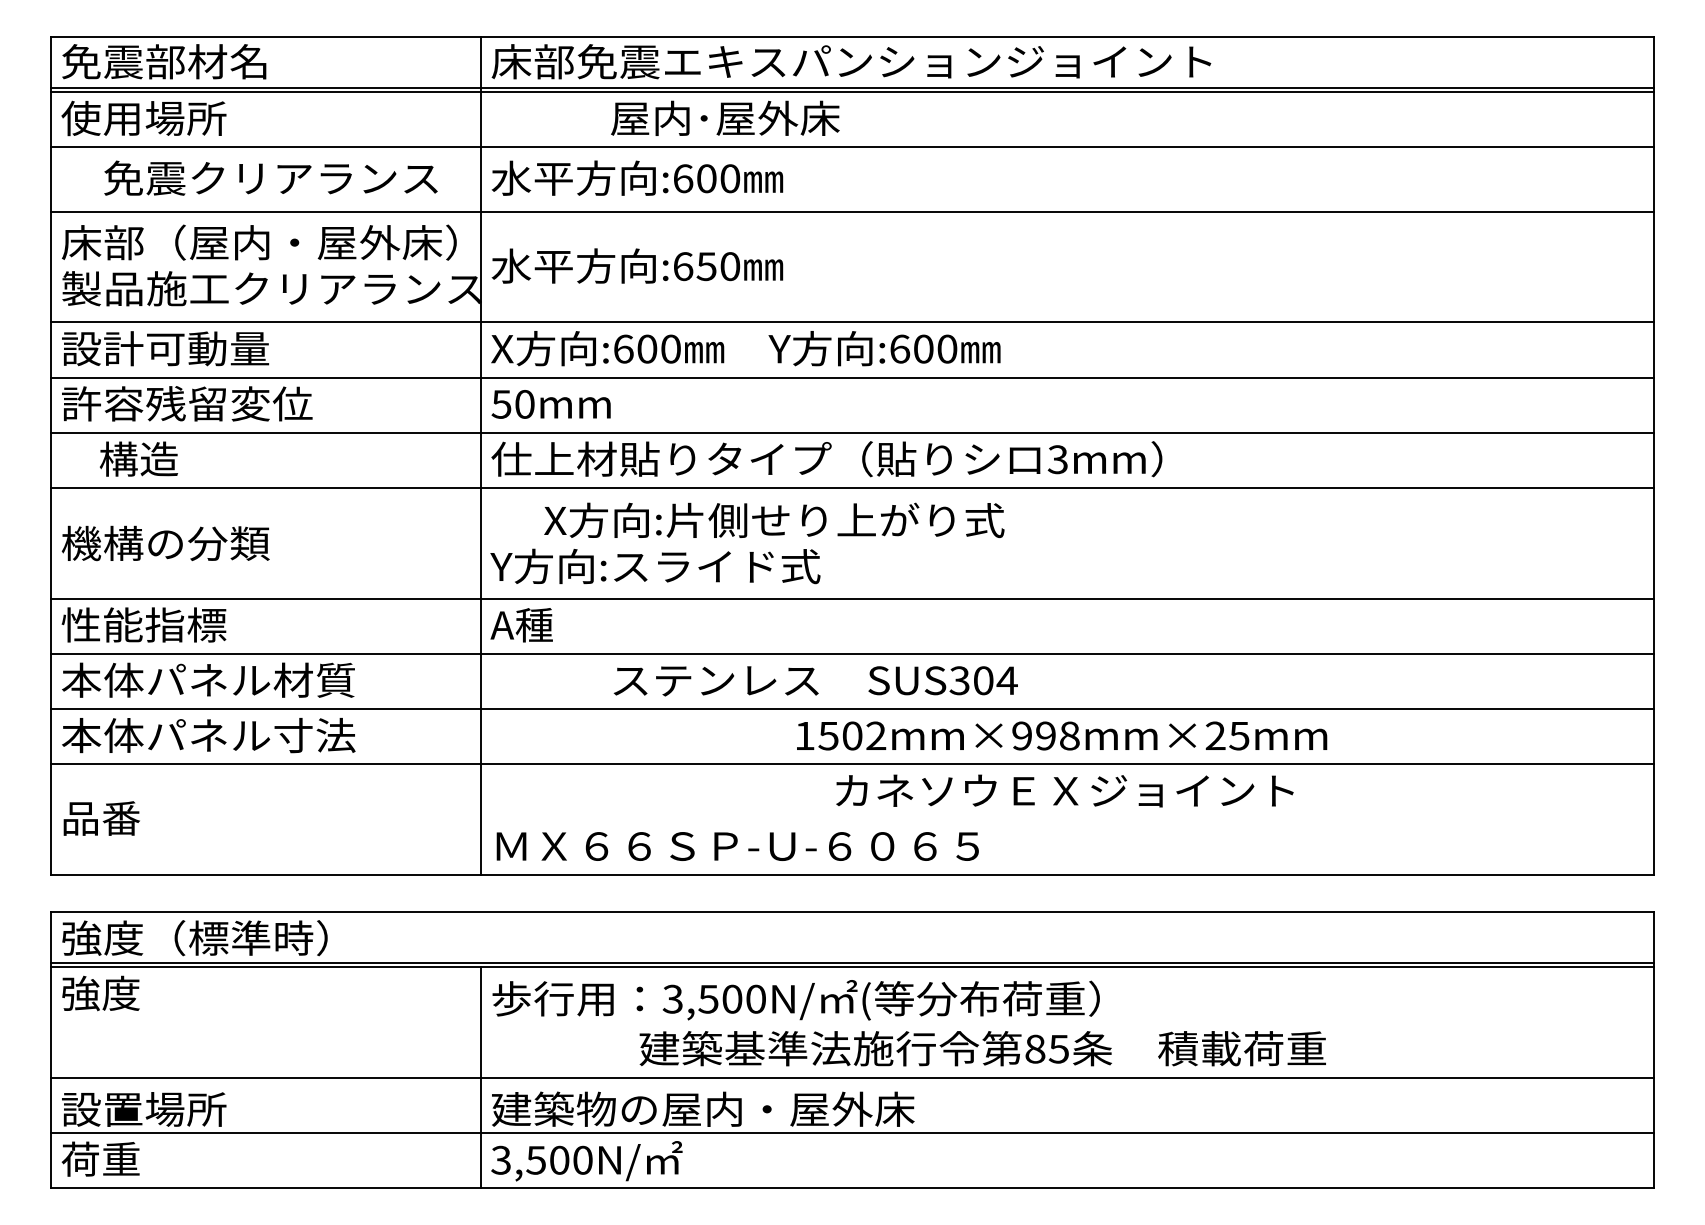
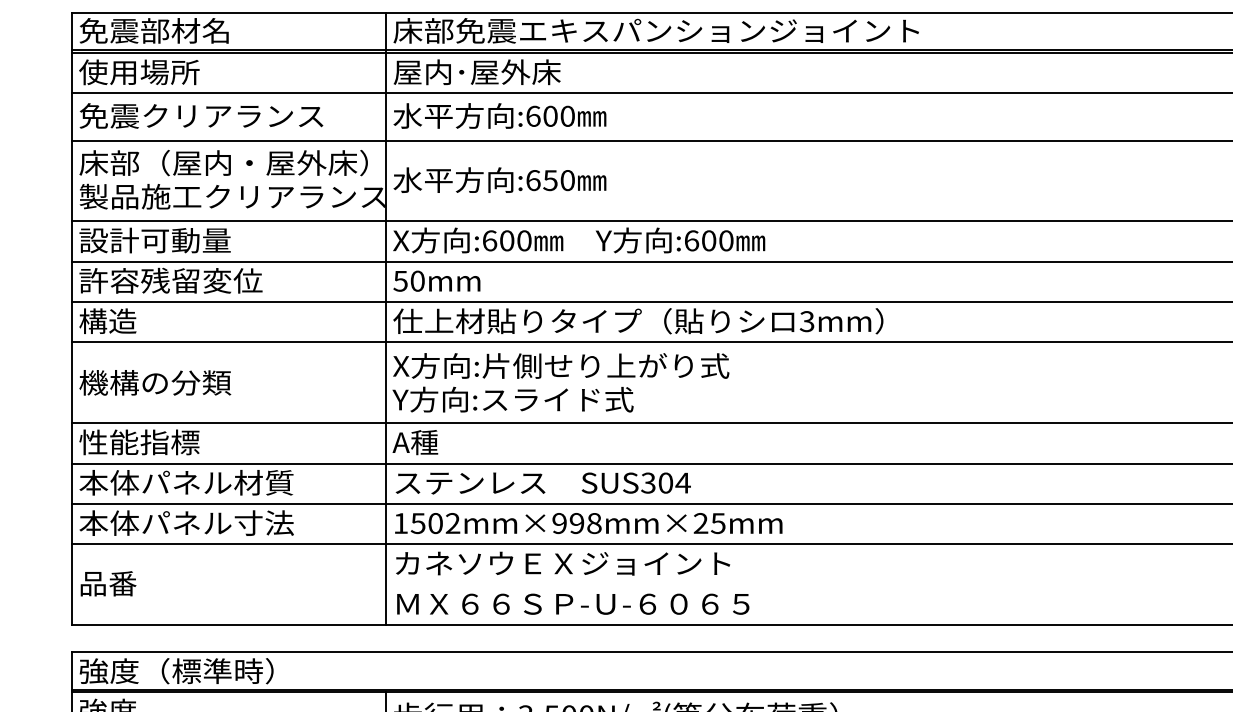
text: (725, 117) -> (477, 71), moved
text: (270, 177) -> (201, 115), moved
text: (138, 458) -> (107, 320), moved
text: (774, 519) -> (561, 365), moved
text: (815, 681) -> (543, 483), moved
text: (1062, 735) -> (589, 523), moved
text: (1064, 790) -> (562, 563), moved

